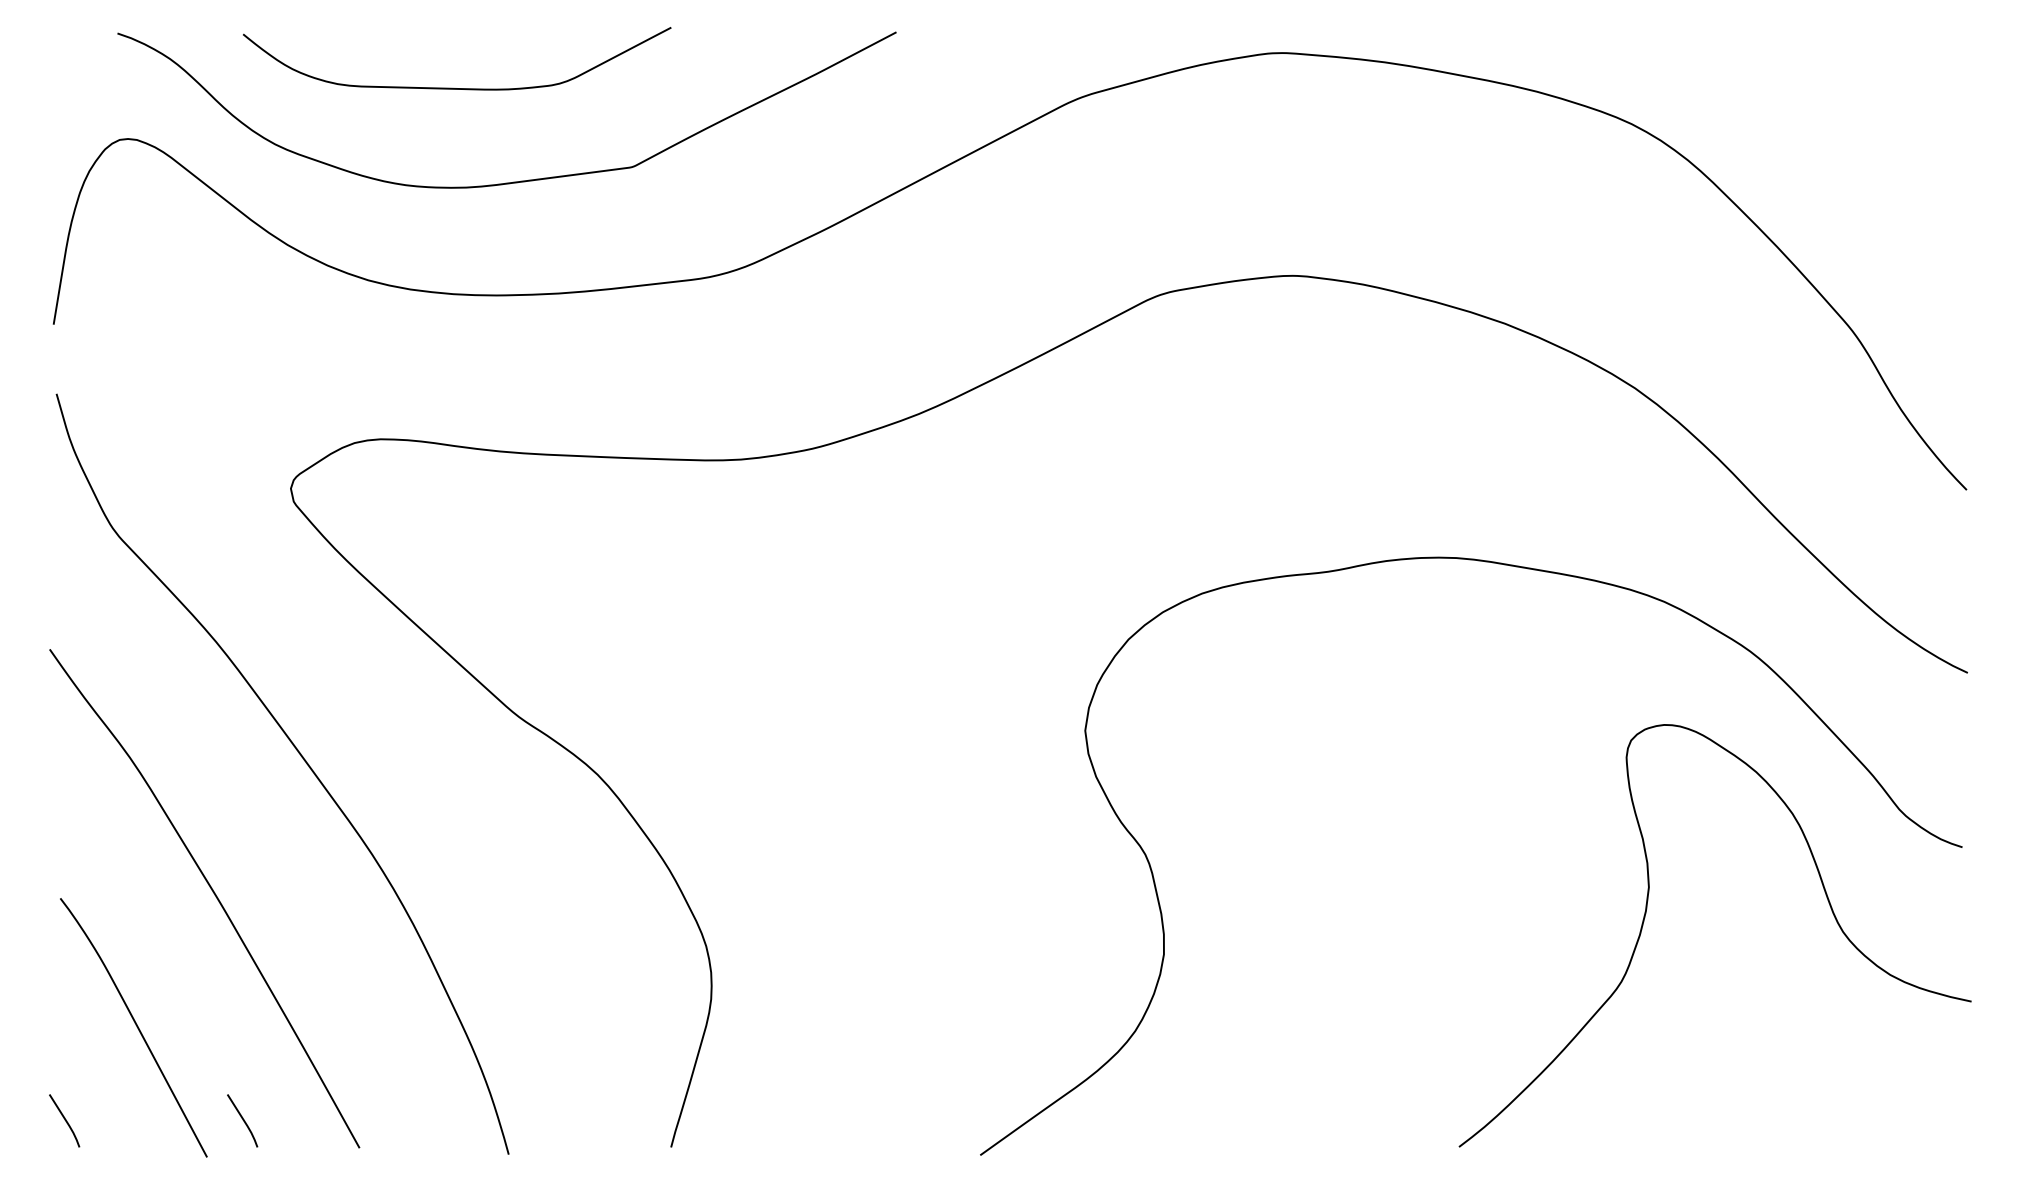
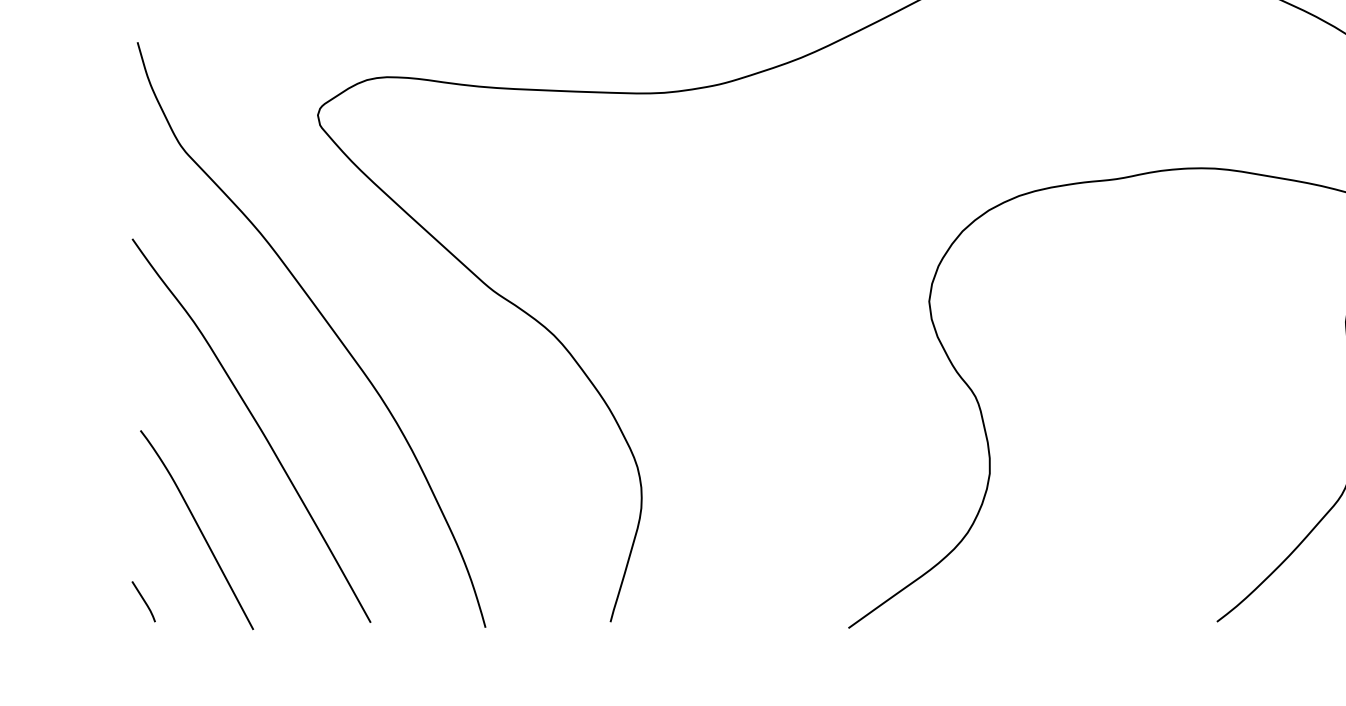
line: (242, 1120) -> (280, 601), removed

